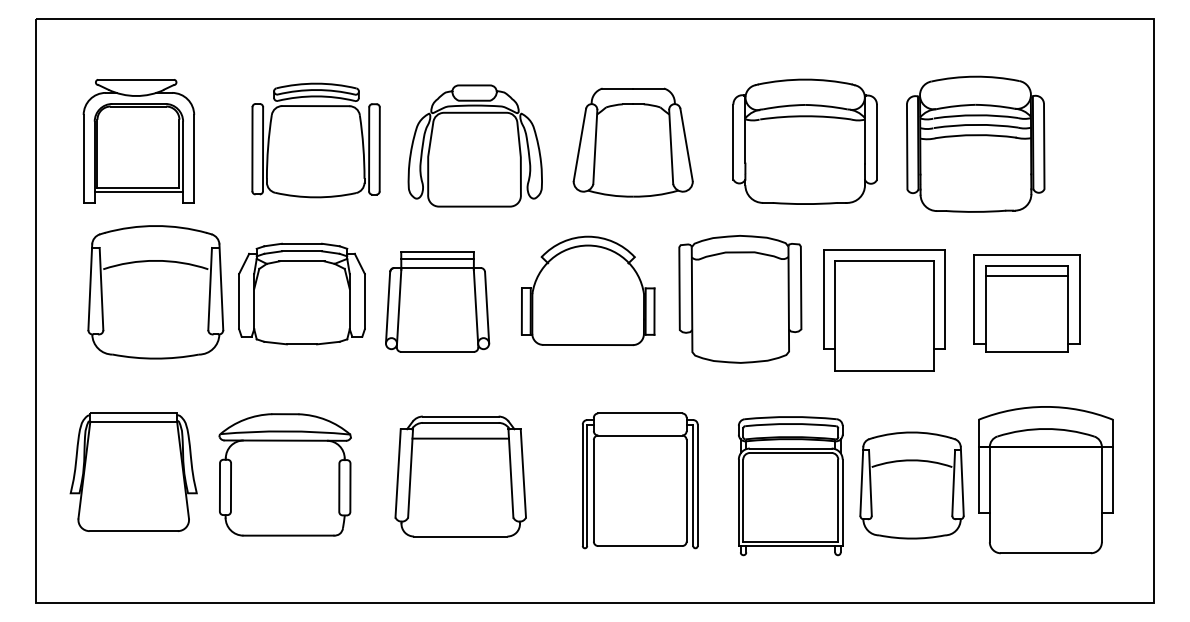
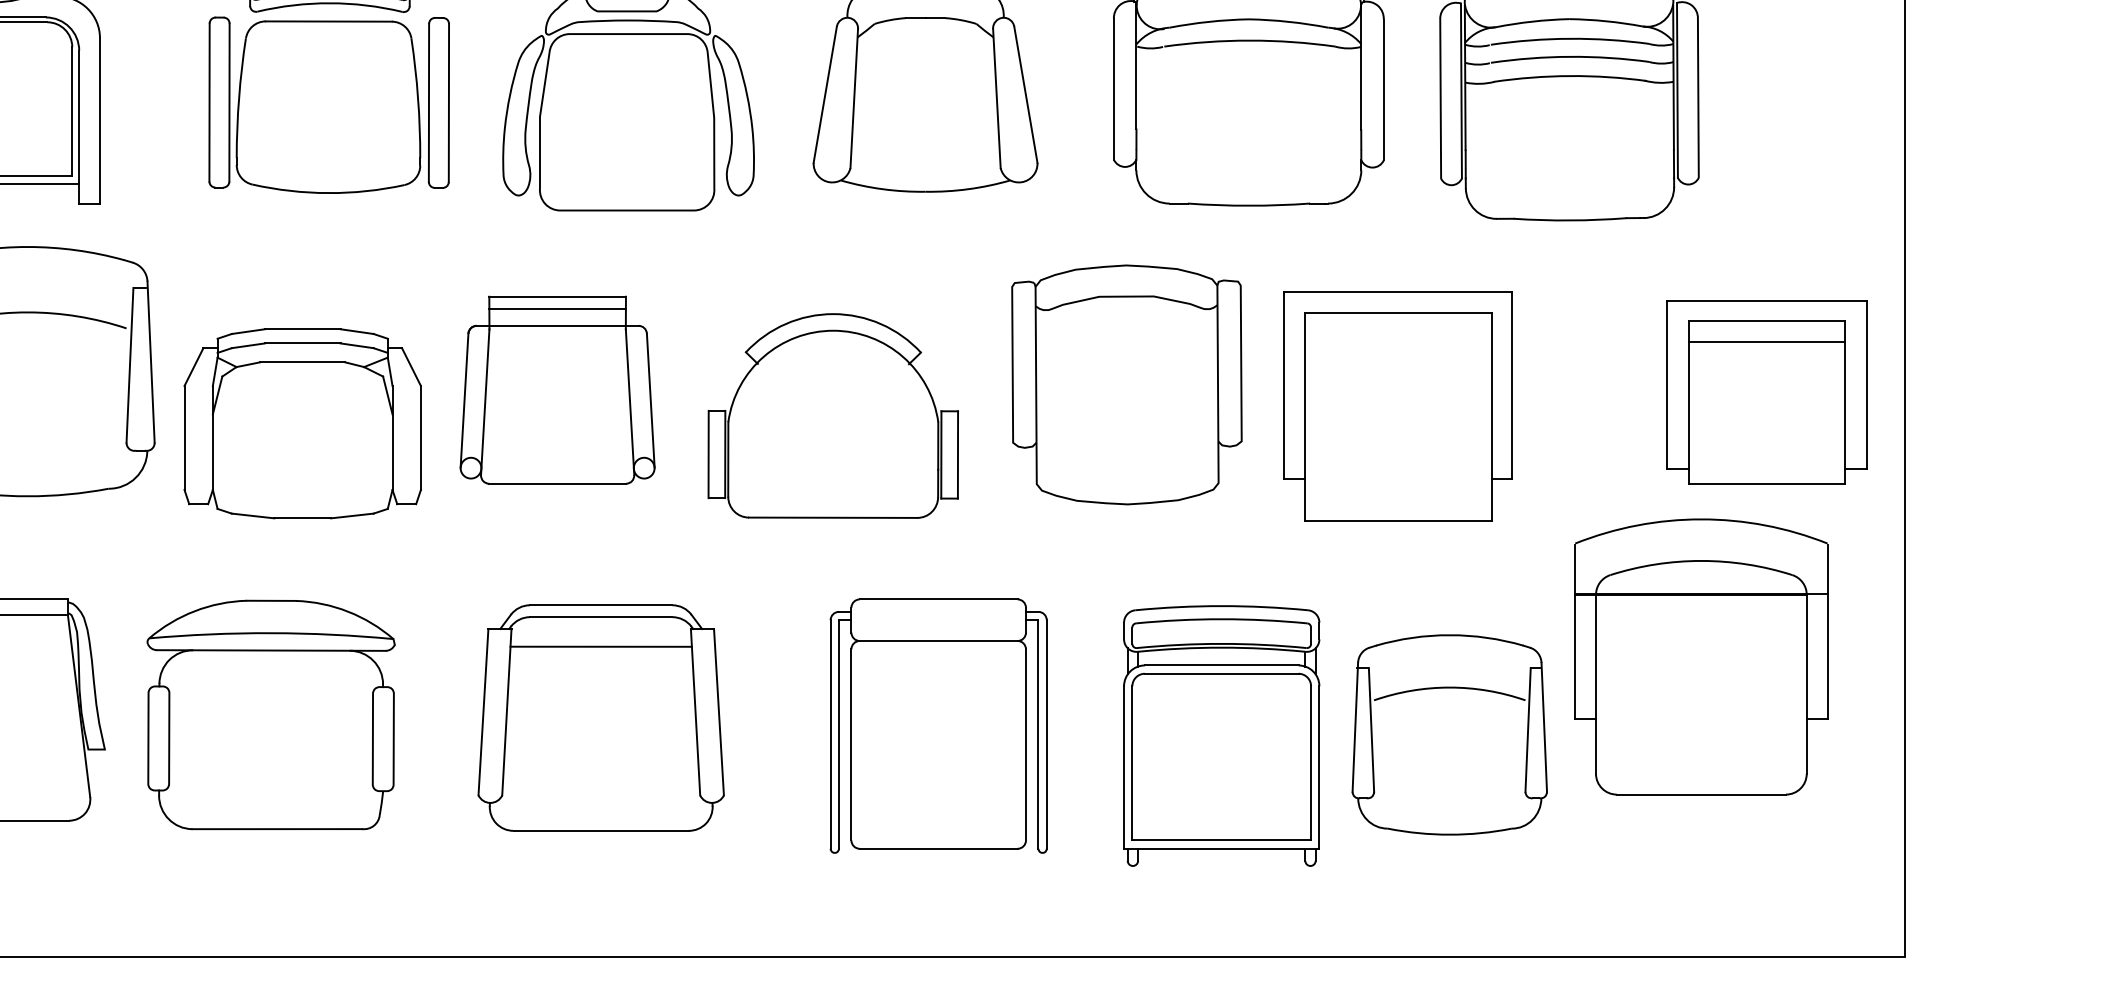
part: (588, 290) -> (833, 415), moved
part: (301, 293) -> (301, 422), moved
part: (1026, 303) -> (1766, 392), moved
part: (1045, 480) -> (1700, 657), moved

